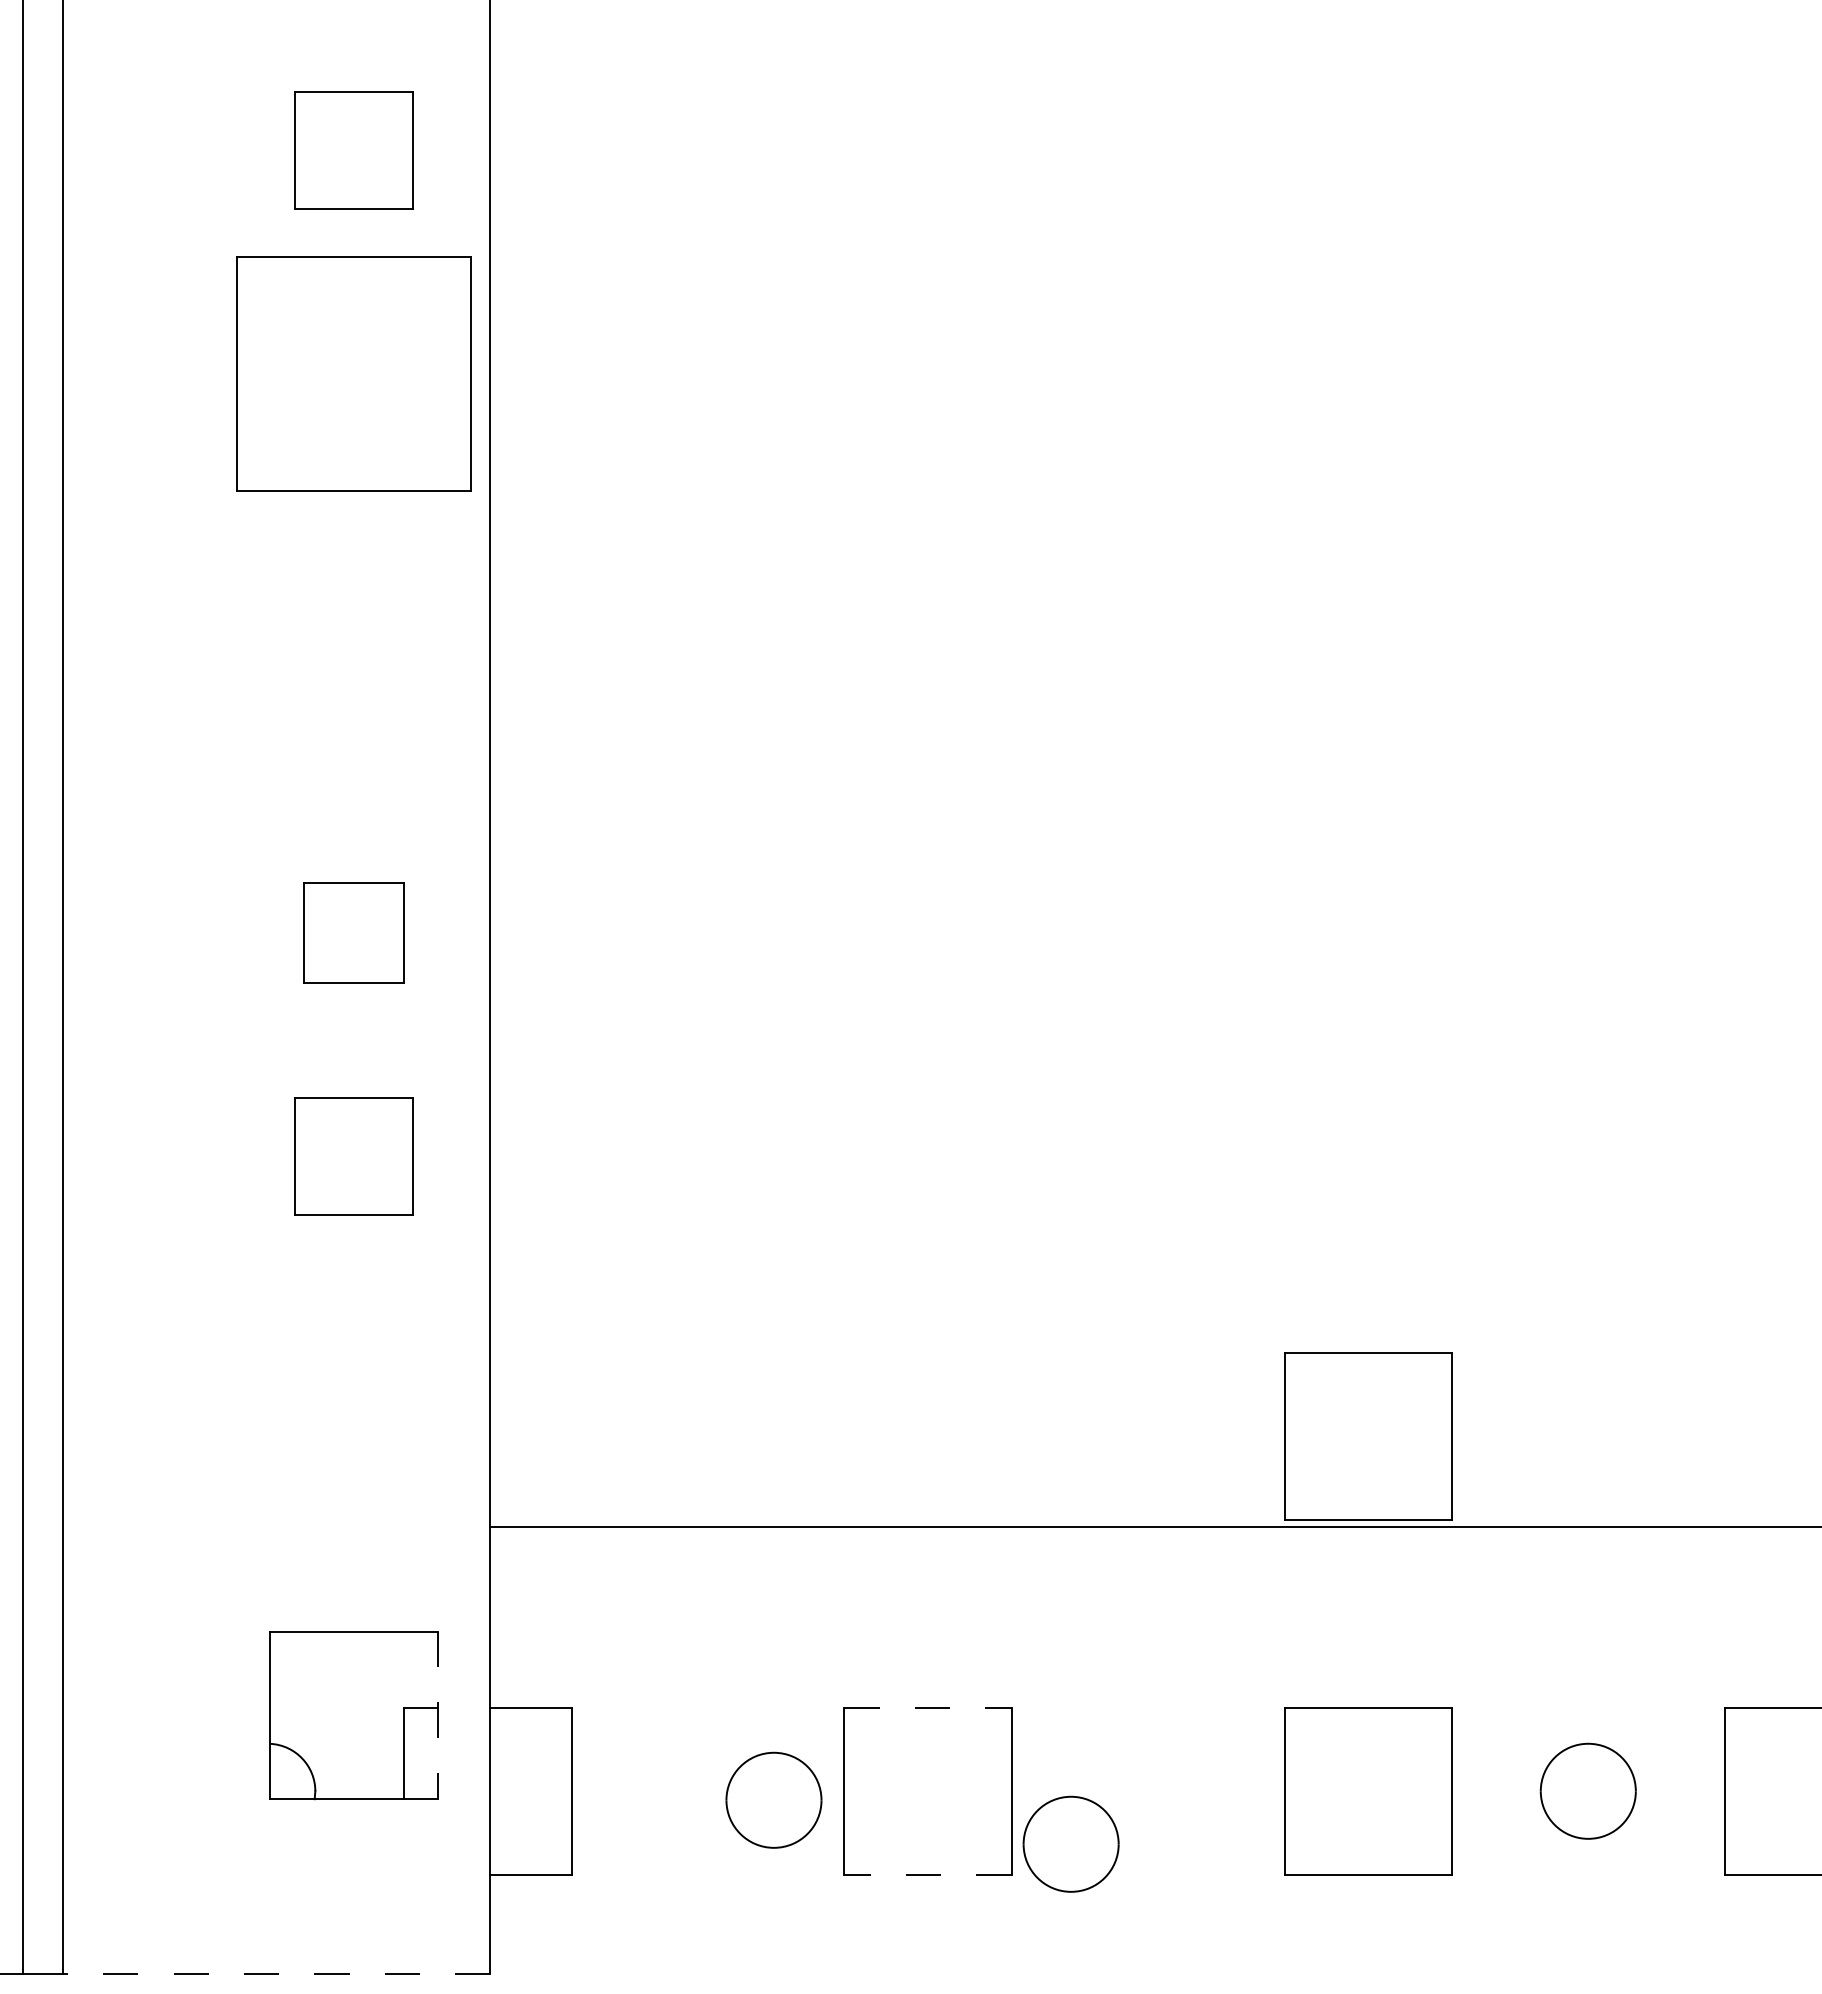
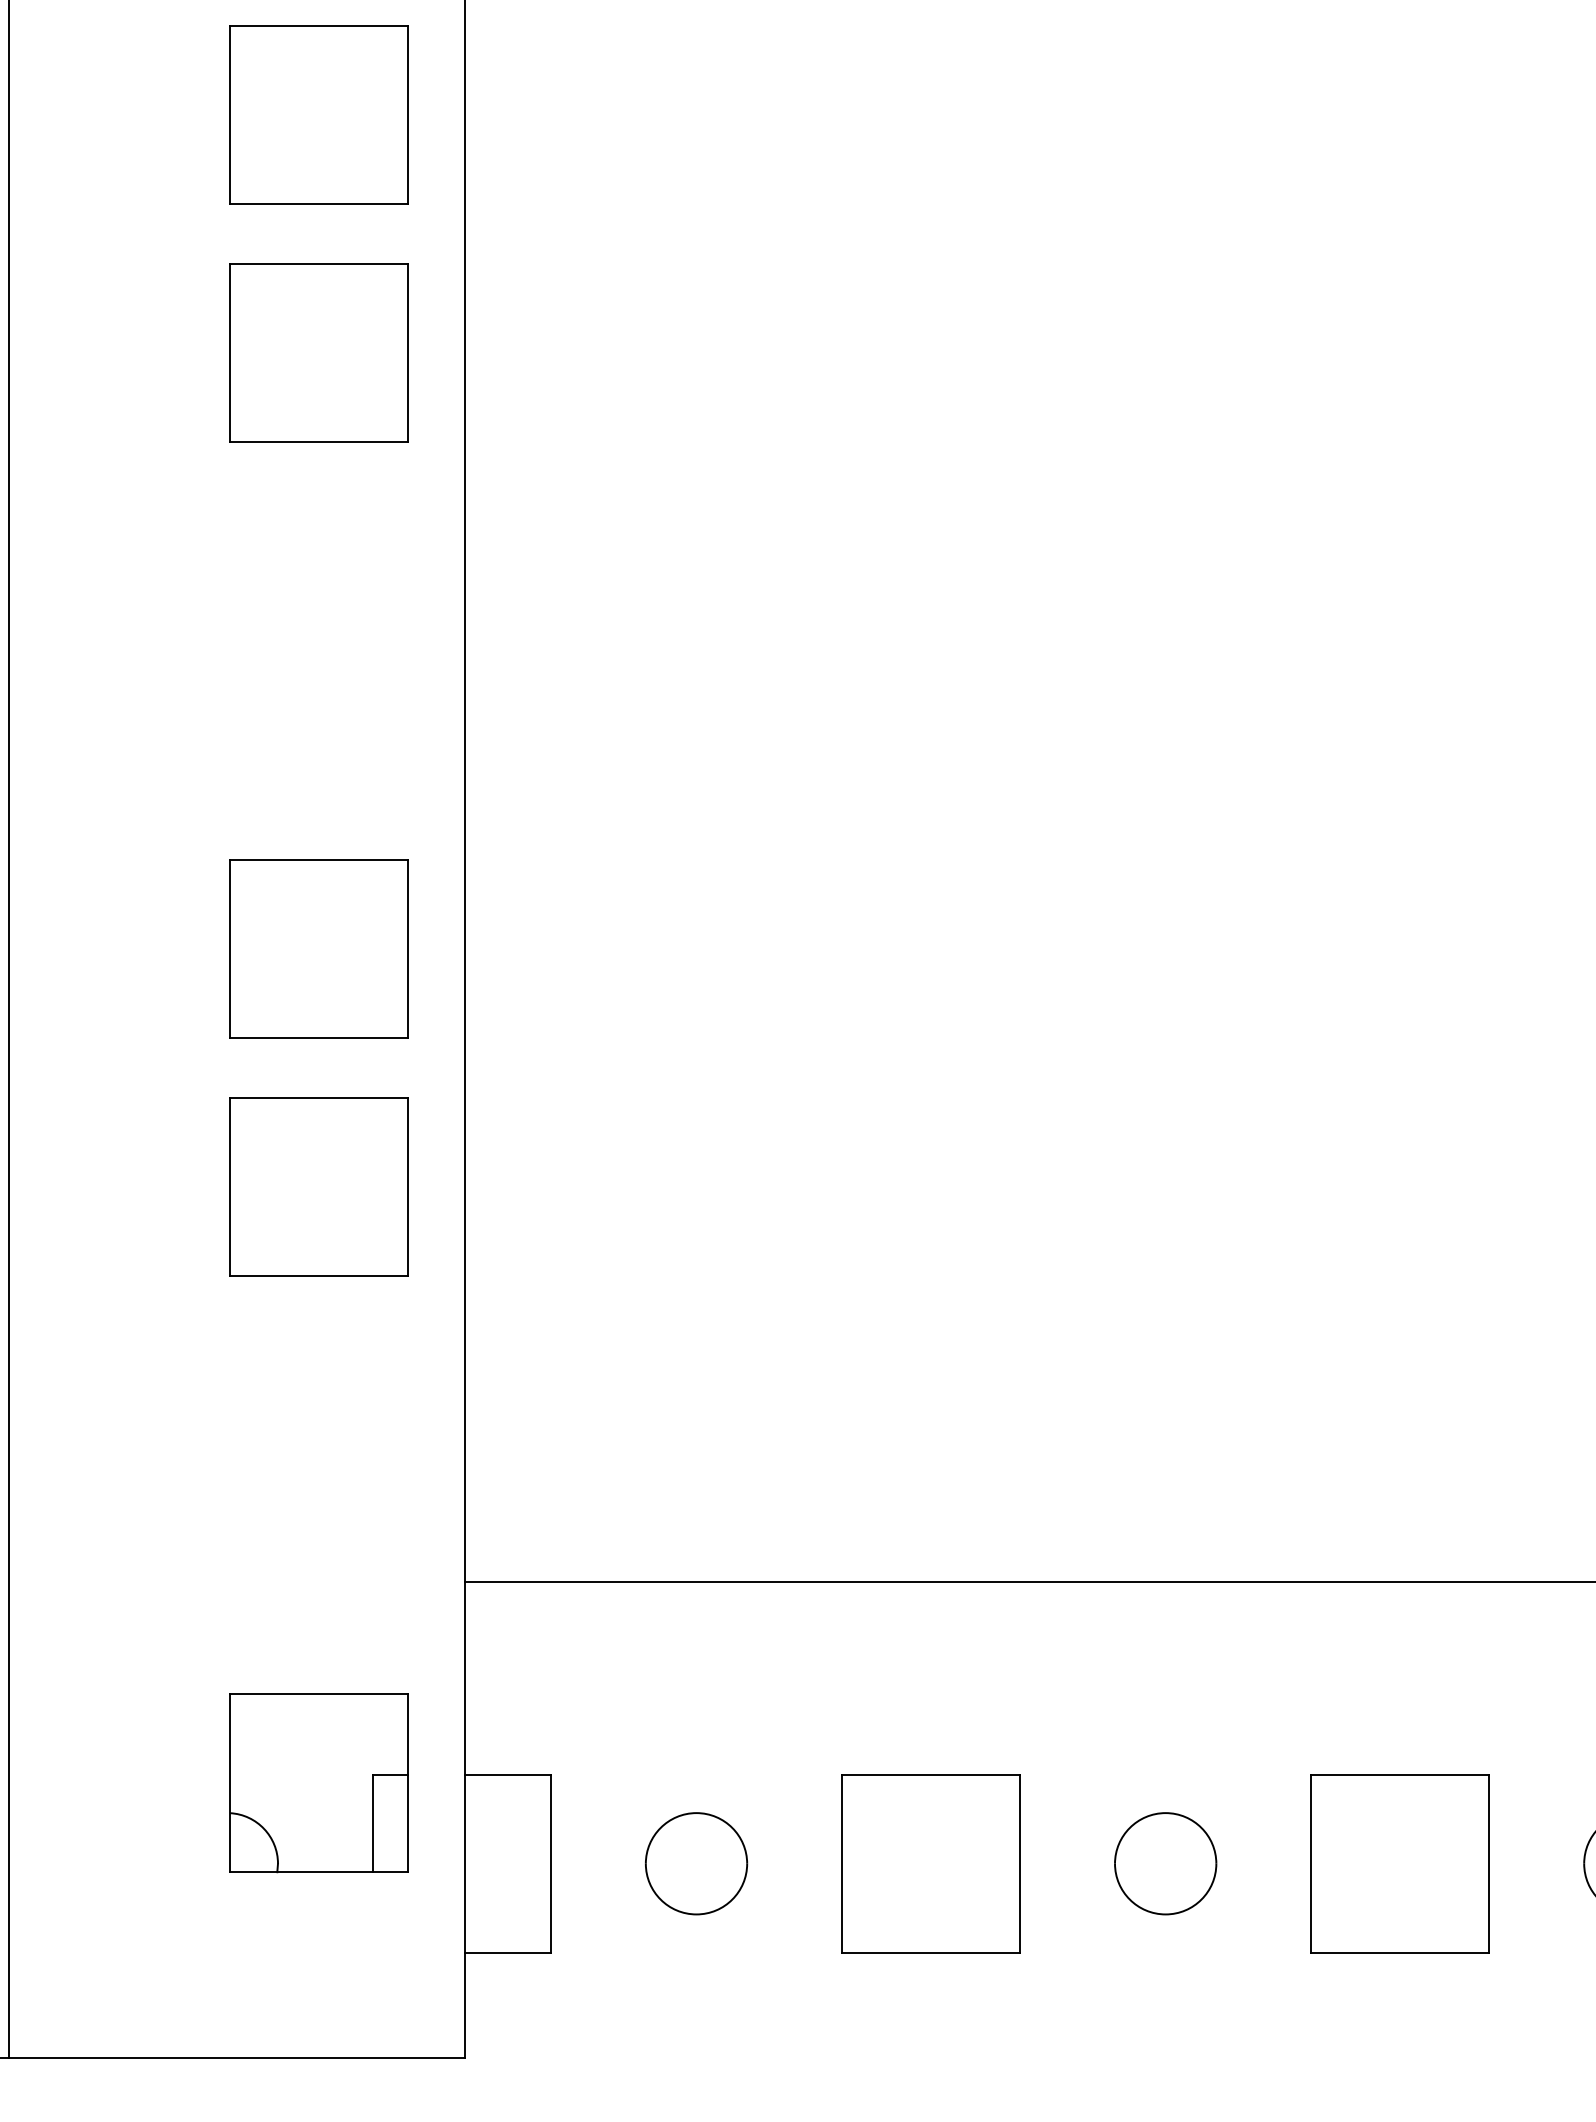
part: (353, 150) -> (318, 114), size x1.43
part: (353, 373) -> (318, 352), size x0.71
part: (353, 932) -> (318, 948), size x1.67
part: (353, 1156) -> (318, 1187), size x1.43
part: (1368, 1436) -> (1400, 1485), removed
line: (928, 1707) -> (931, 1774), dashed -> solid
line: (437, 1715) -> (408, 1782), dashed -> solid
part: (773, 1799) -> (695, 1862), moved
part: (1070, 1843) -> (1164, 1862), moved
line: (928, 1874) -> (931, 1952), dashed -> solid
line: (276, 1973) -> (236, 2057), dashed -> solid

